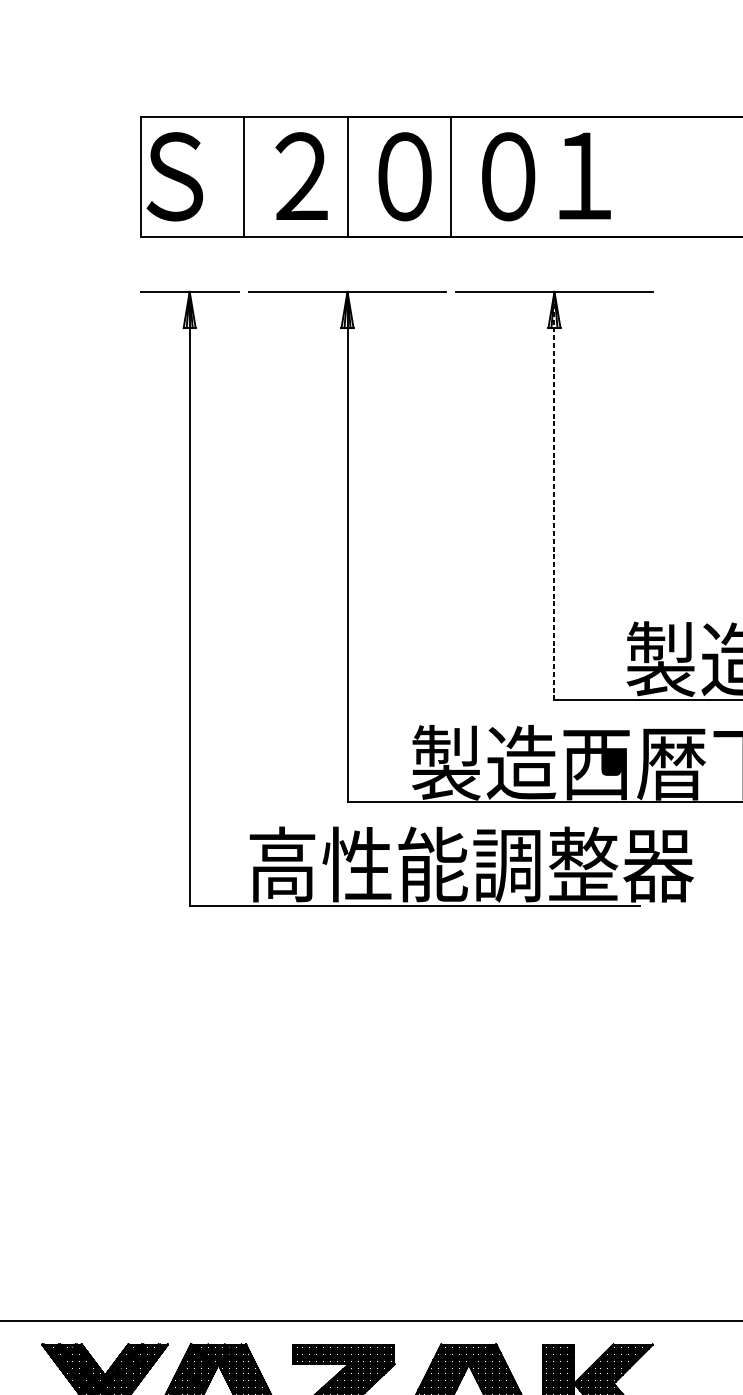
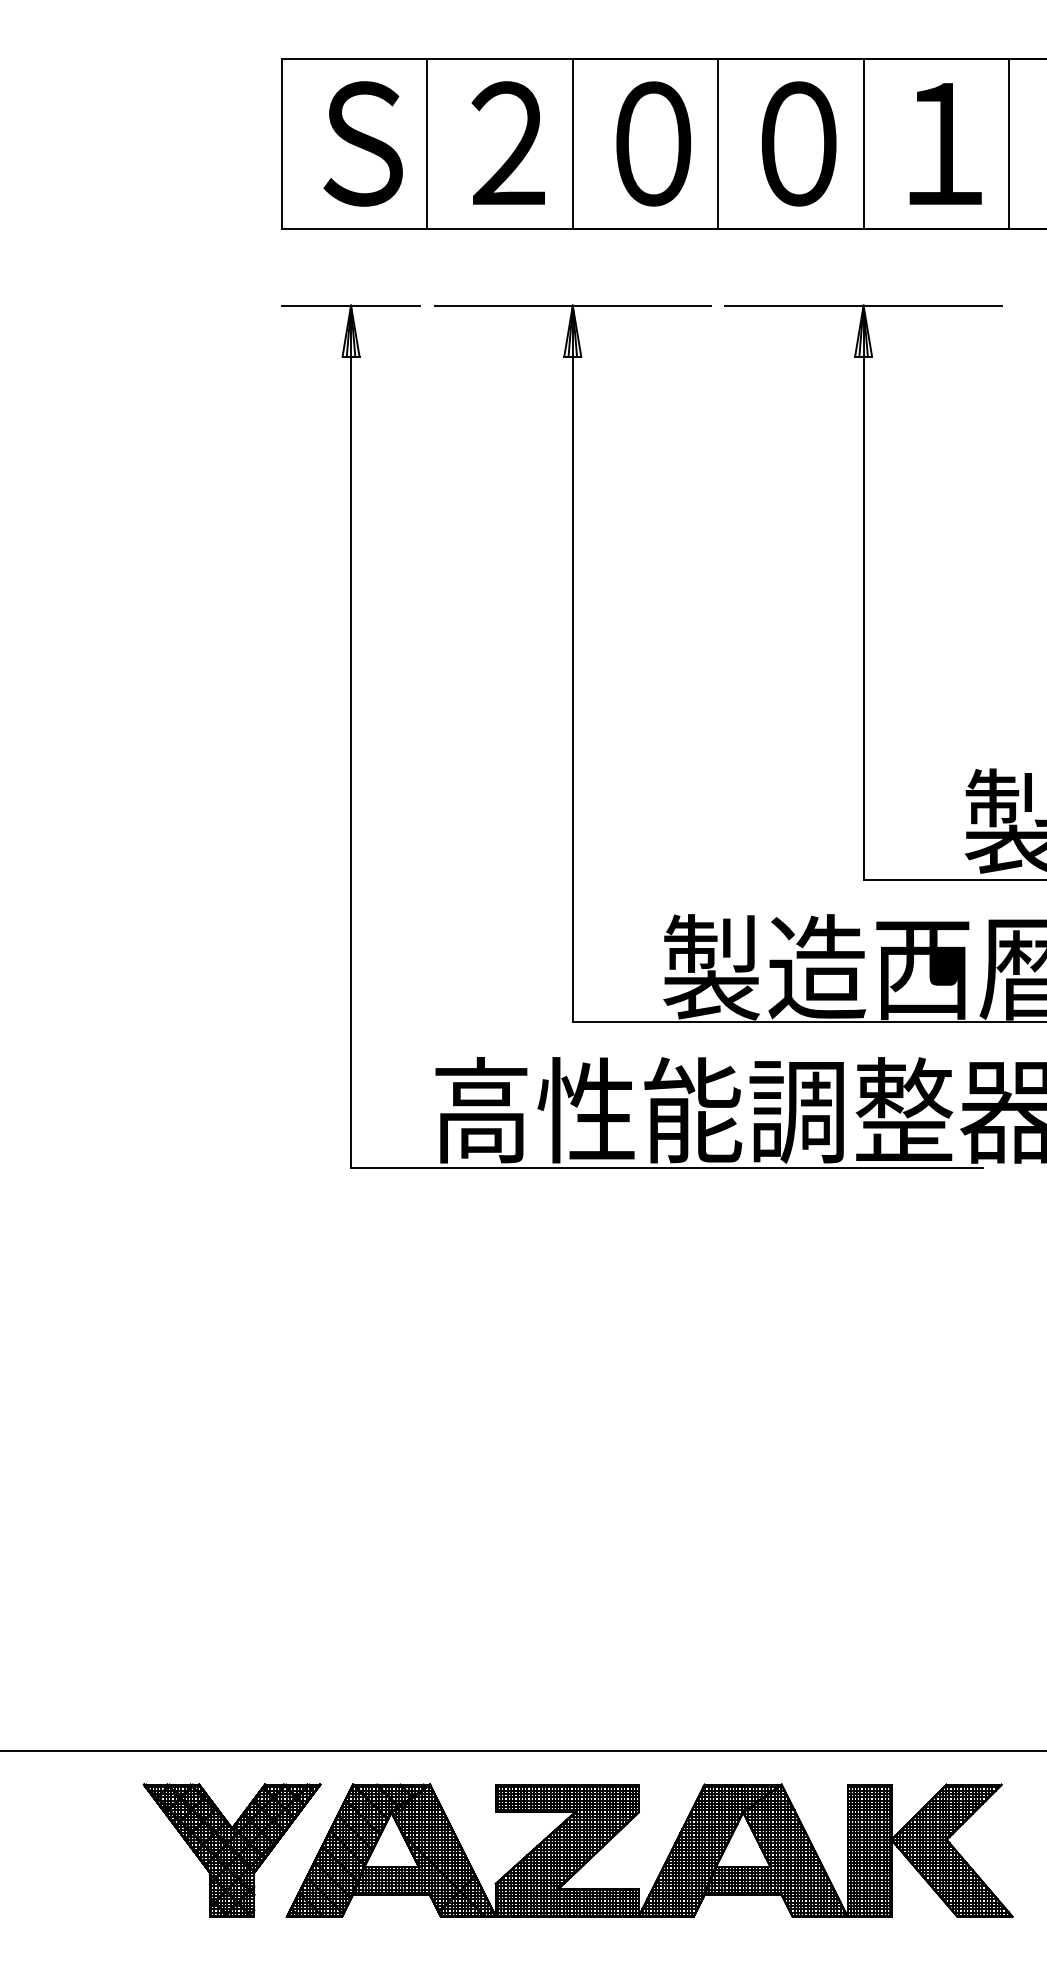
text: (585, 175) -> (945, 143), moved
text: (174, 176) -> (362, 143), moved
line: (554, 176) -> (863, 143), added
line: (658, 176) -> (1009, 143), added
line: (554, 496) -> (863, 592), dashed -> solid

